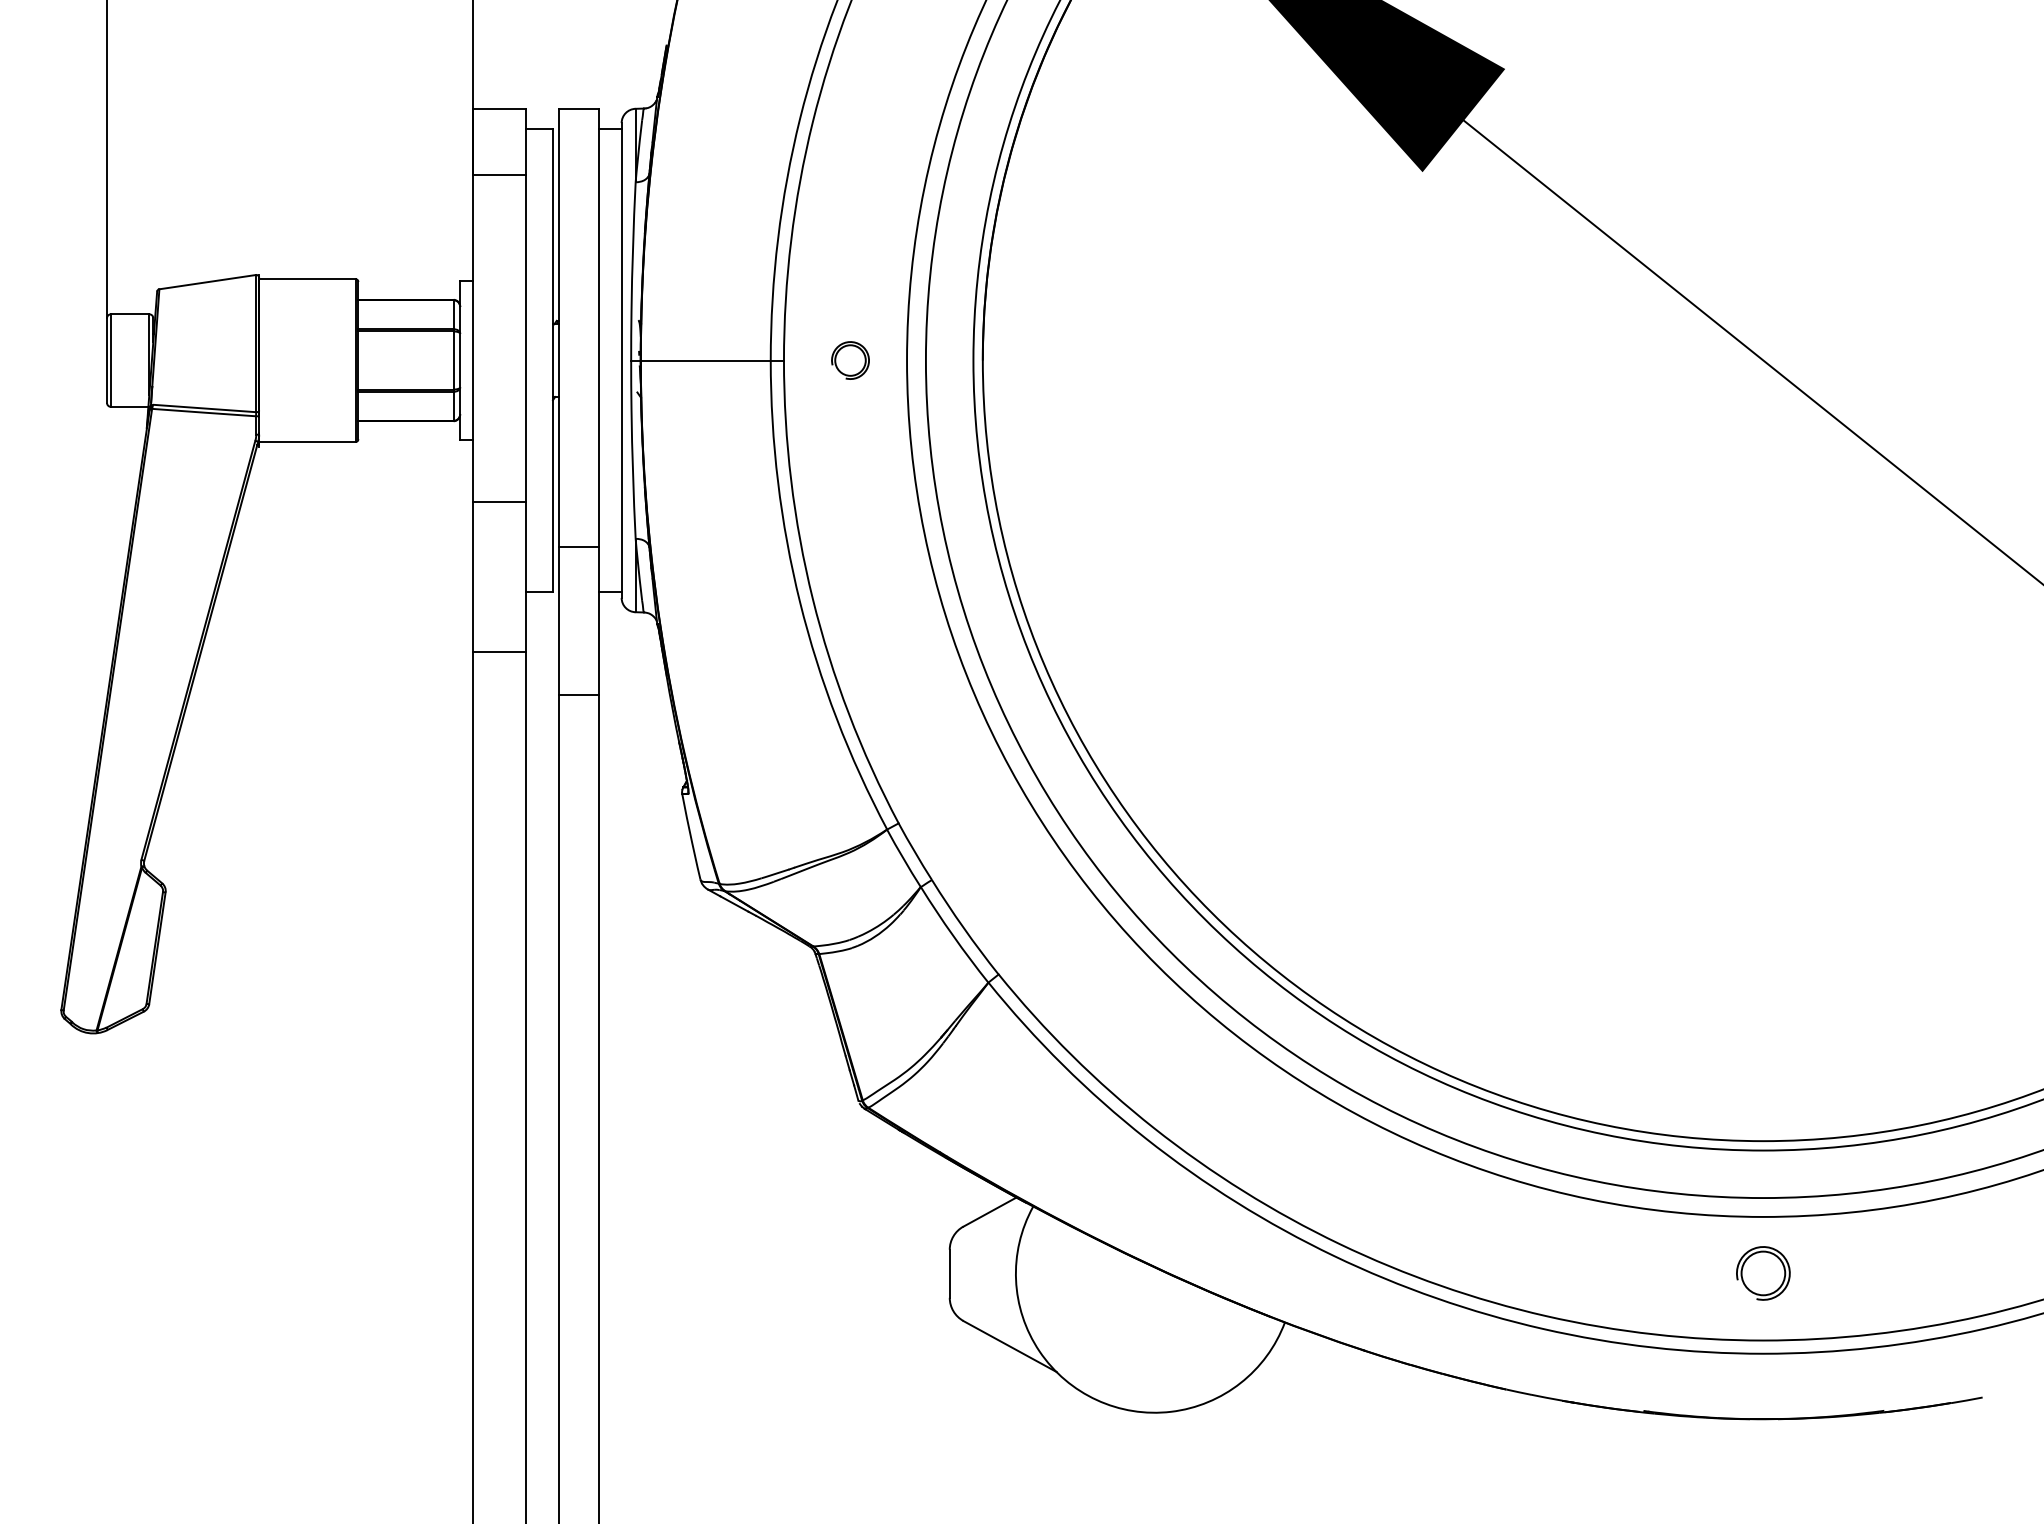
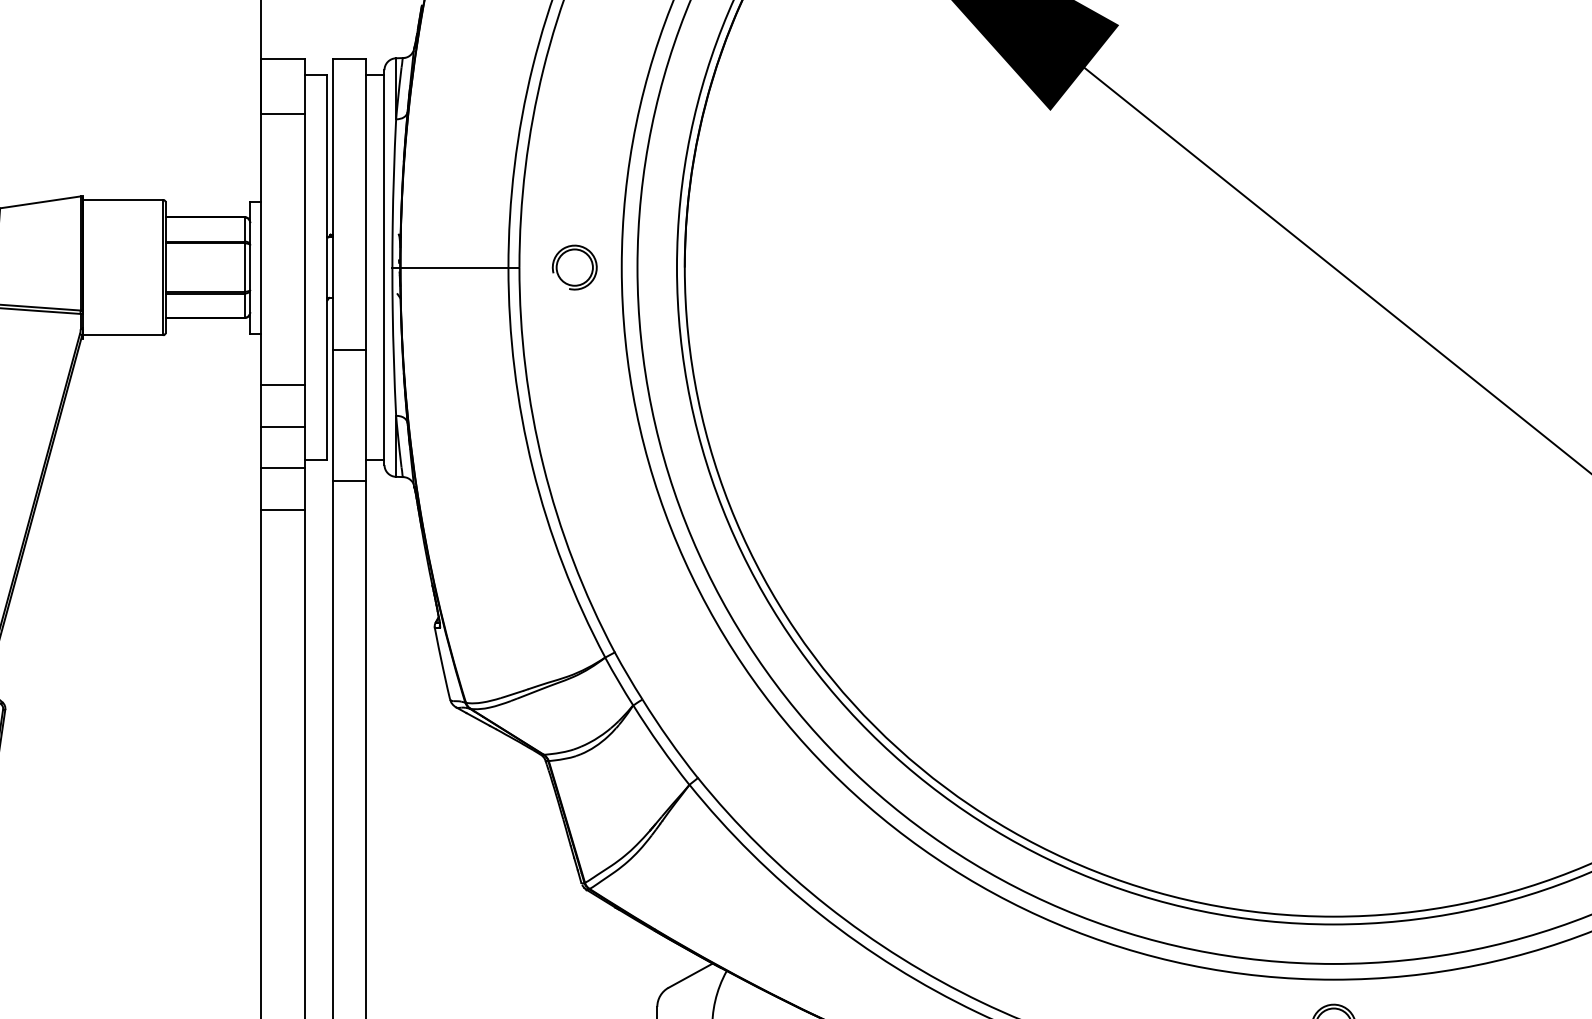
part: (850, 360) -> (574, 267), size x1.43
line: (579, 546) -> (349, 349), moved
line: (499, 552) -> (282, 427), added
line: (499, 601) -> (282, 467), added
line: (579, 695) -> (349, 481), moved

